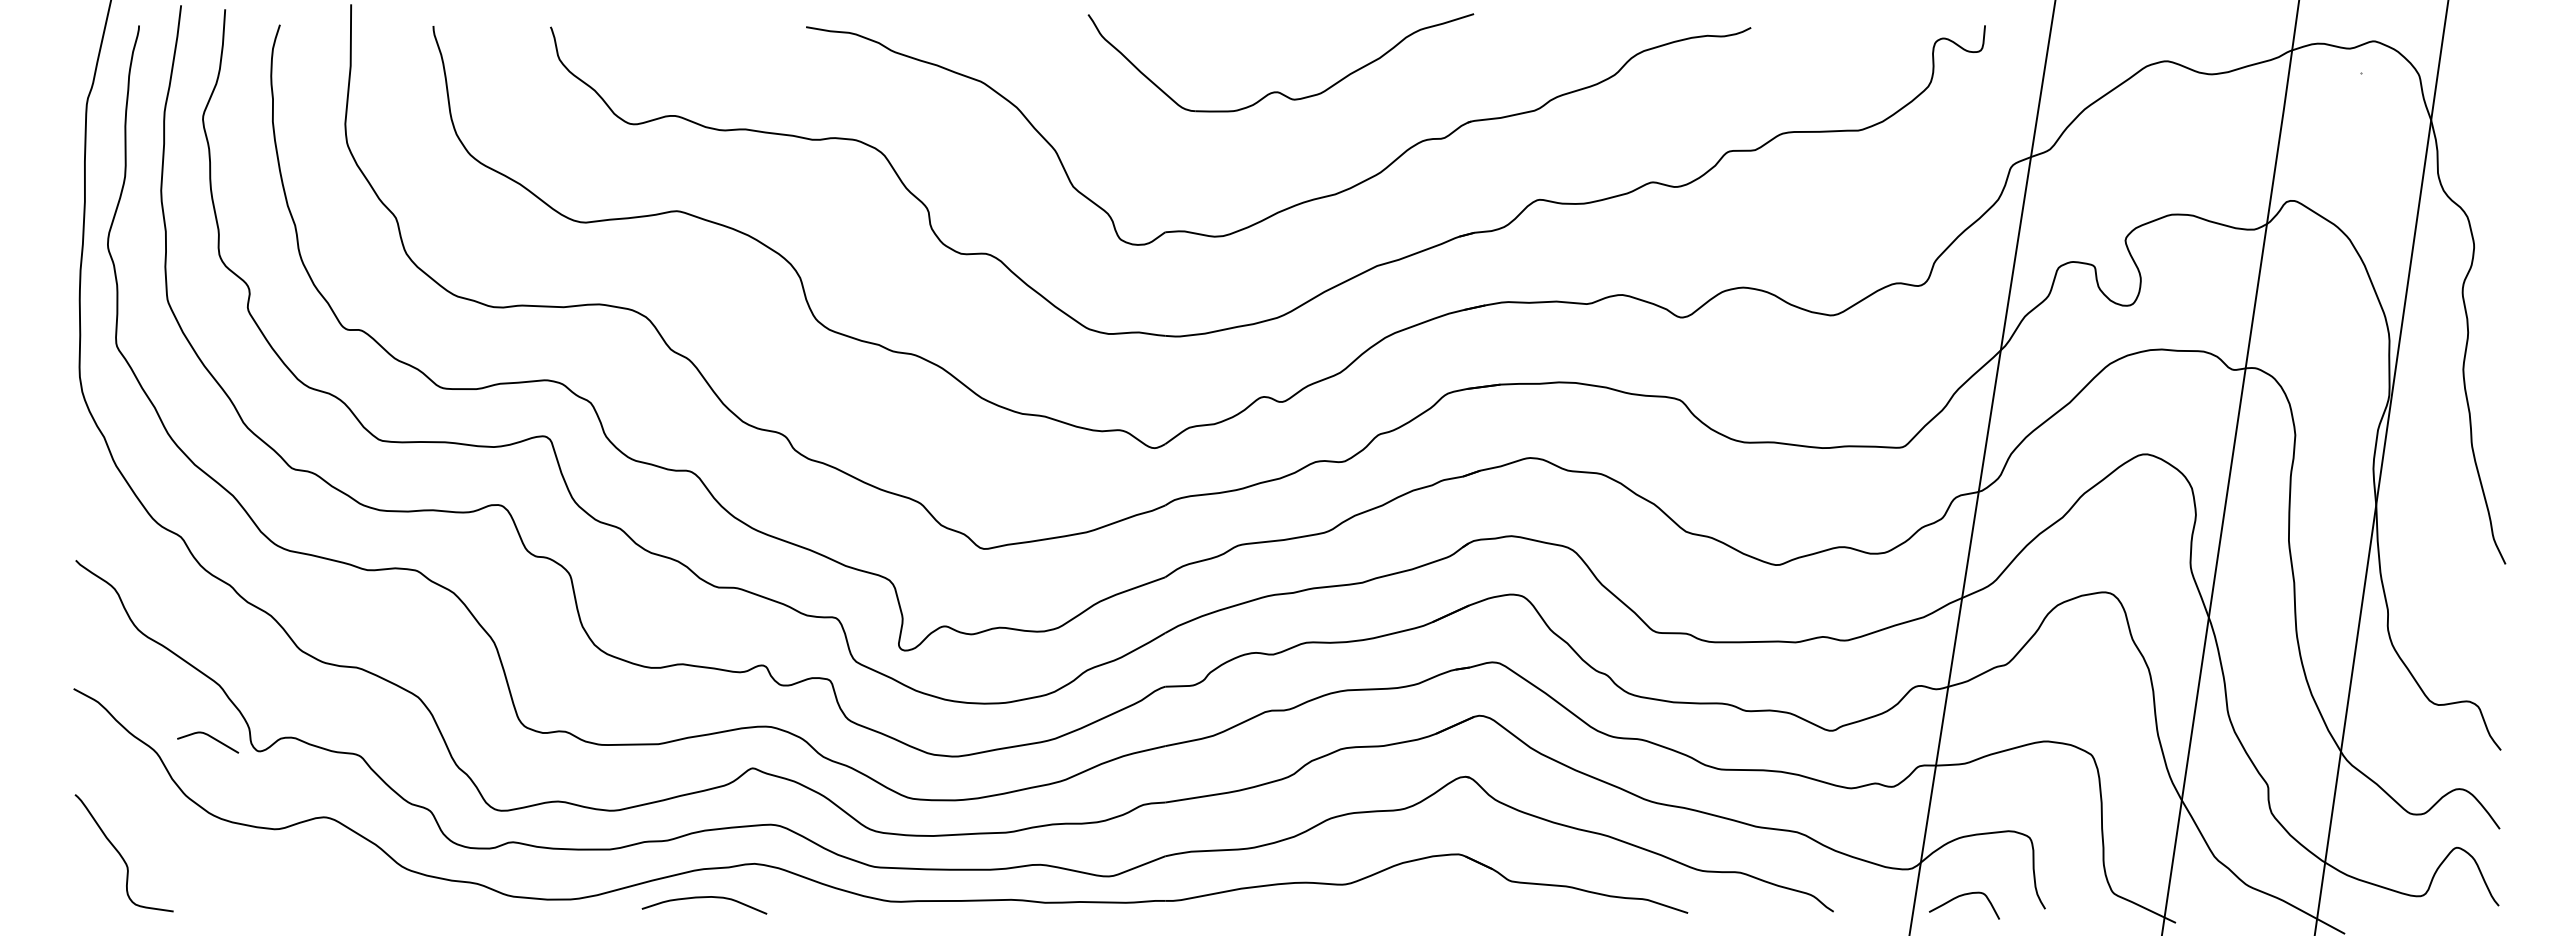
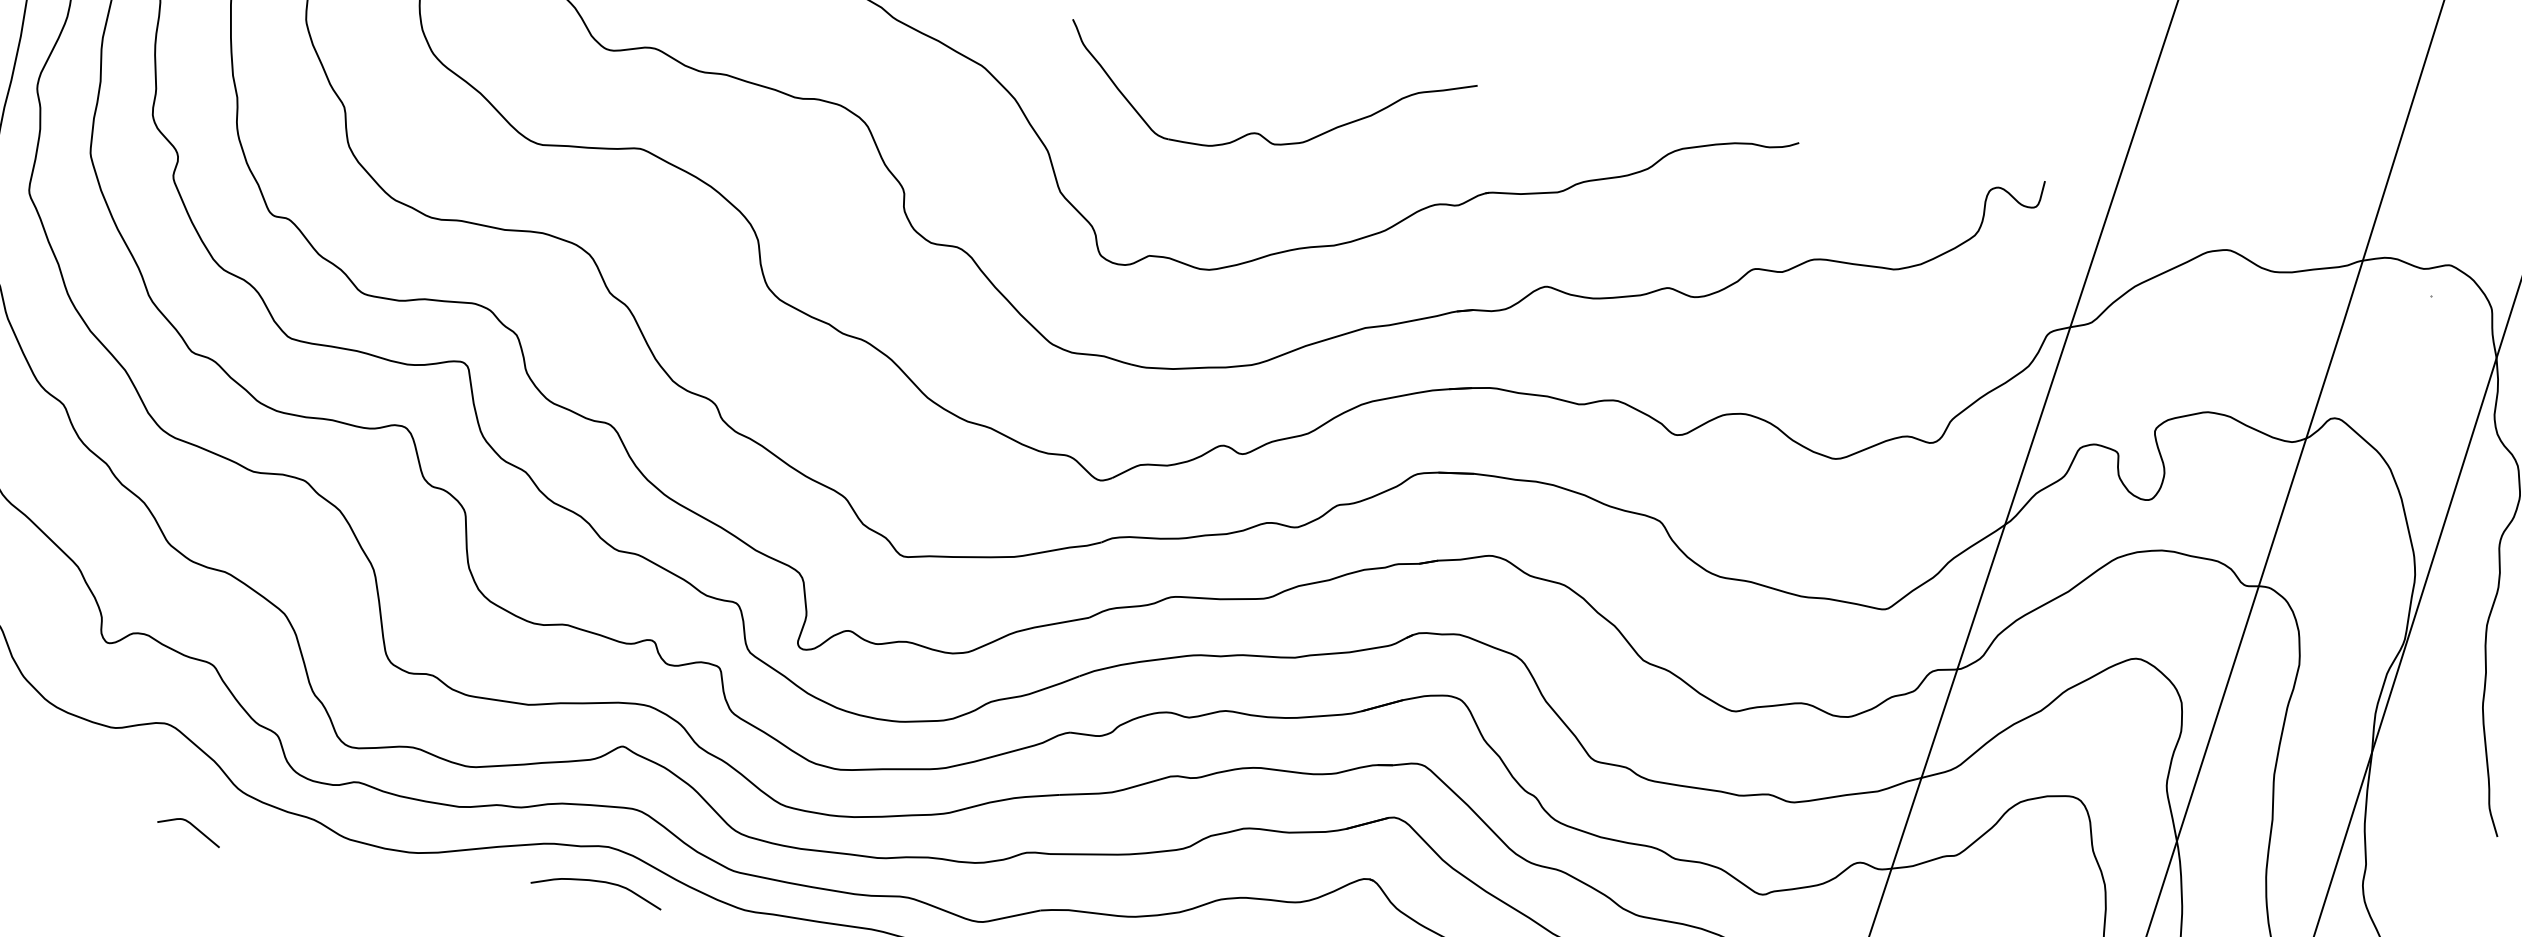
part: (1279, 91) -> (1260, 133), moved
curve: (211, 738) -> (193, 827), moved
curve: (704, 898) -> (598, 882), moved

